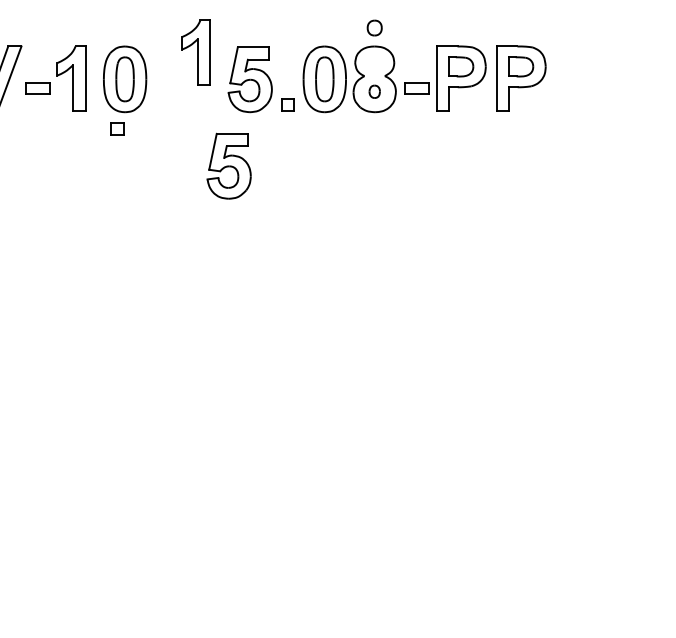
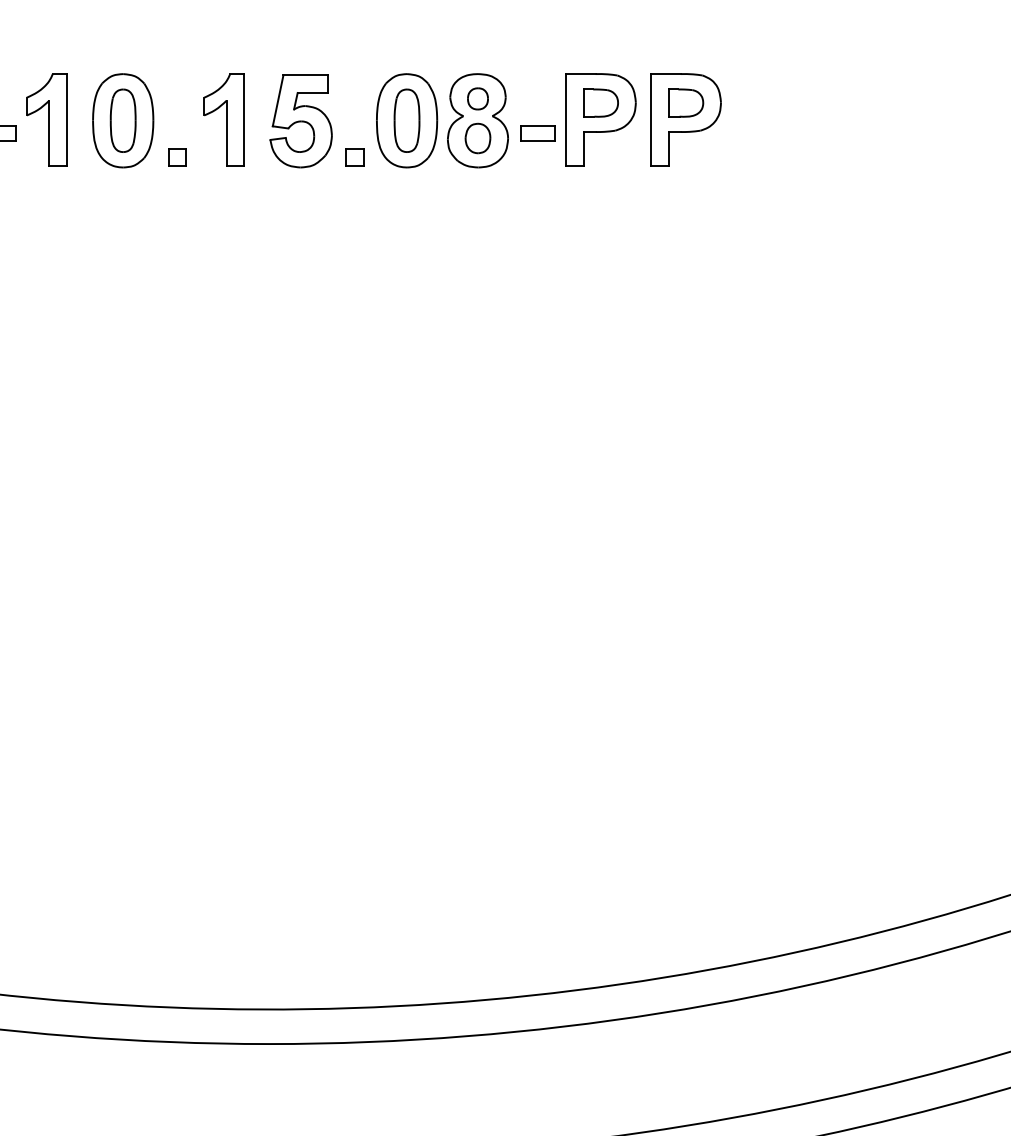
part: (374, 27) -> (477, 98), moved
part: (195, 52) -> (223, 119), moved
part: (374, 91) -> (477, 138), size x1.67
part: (117, 129) -> (177, 157), moved
part: (228, 166) -> (270, 244), removed

